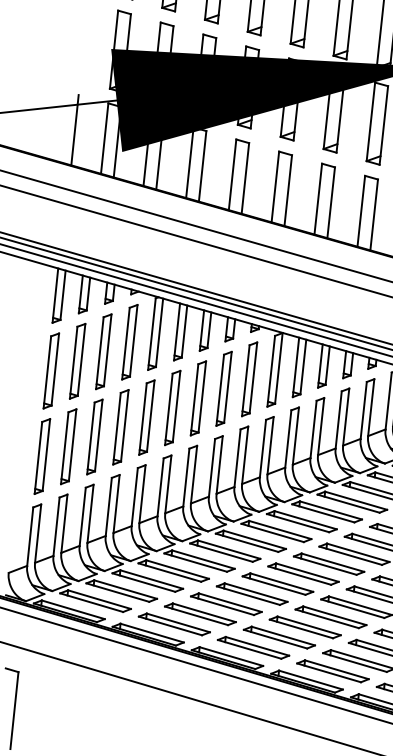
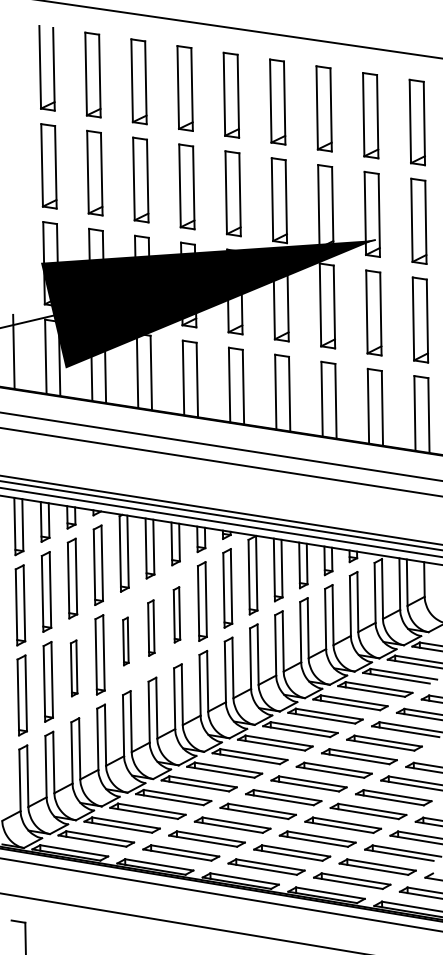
part: (198, 398) -> (176, 614), size x0.7
part: (171, 407) -> (150, 627), size x0.7
part: (146, 417) -> (125, 641), size x0.6
part: (94, 437) -> (73, 668), size x0.7

